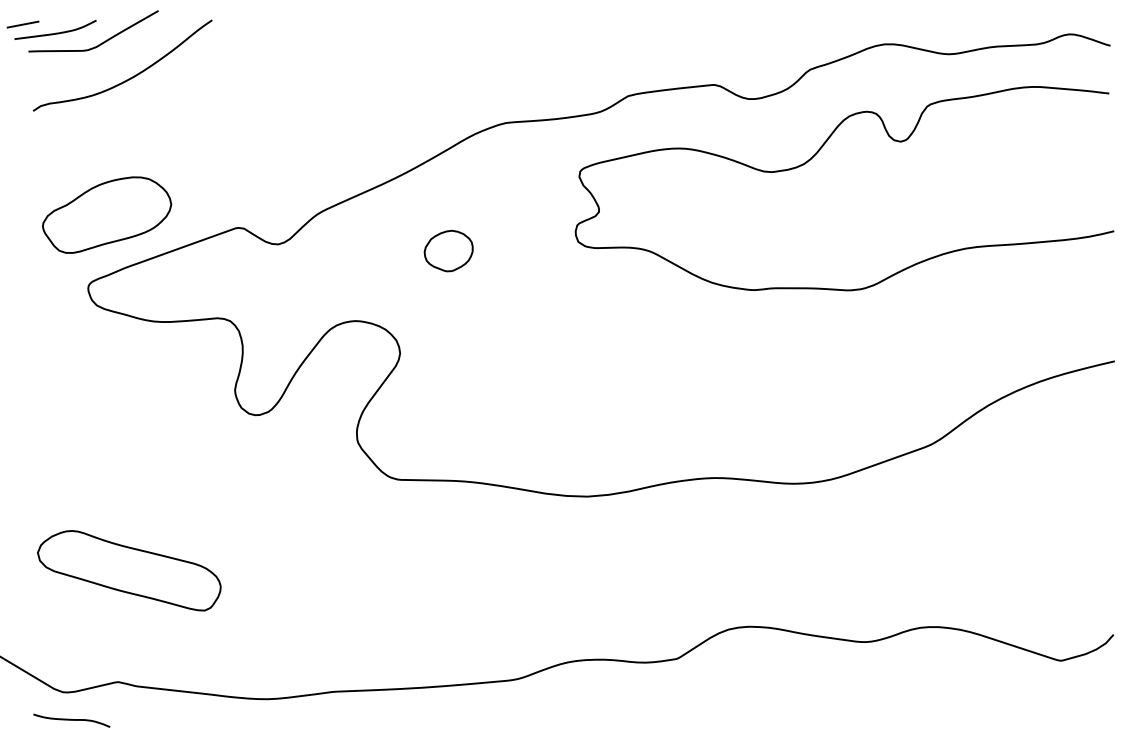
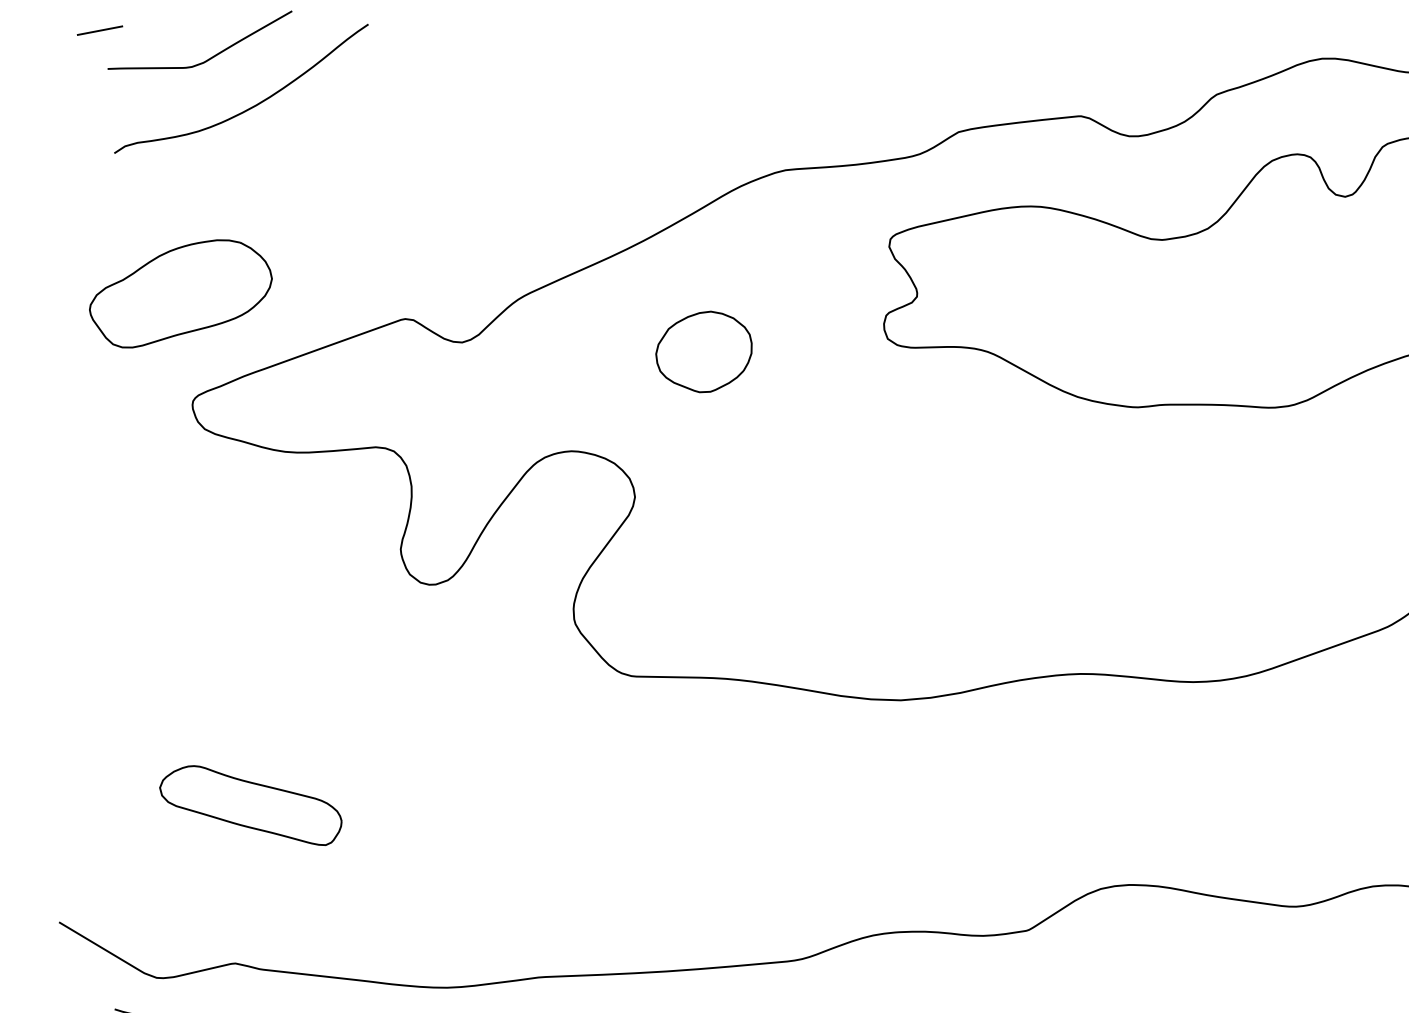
curve: (55, 32) -> (146, 41), removed
part: (107, 214) -> (181, 292), moved
part: (448, 250) -> (703, 351), size x1.4
part: (129, 570) -> (251, 805), size x0.7

